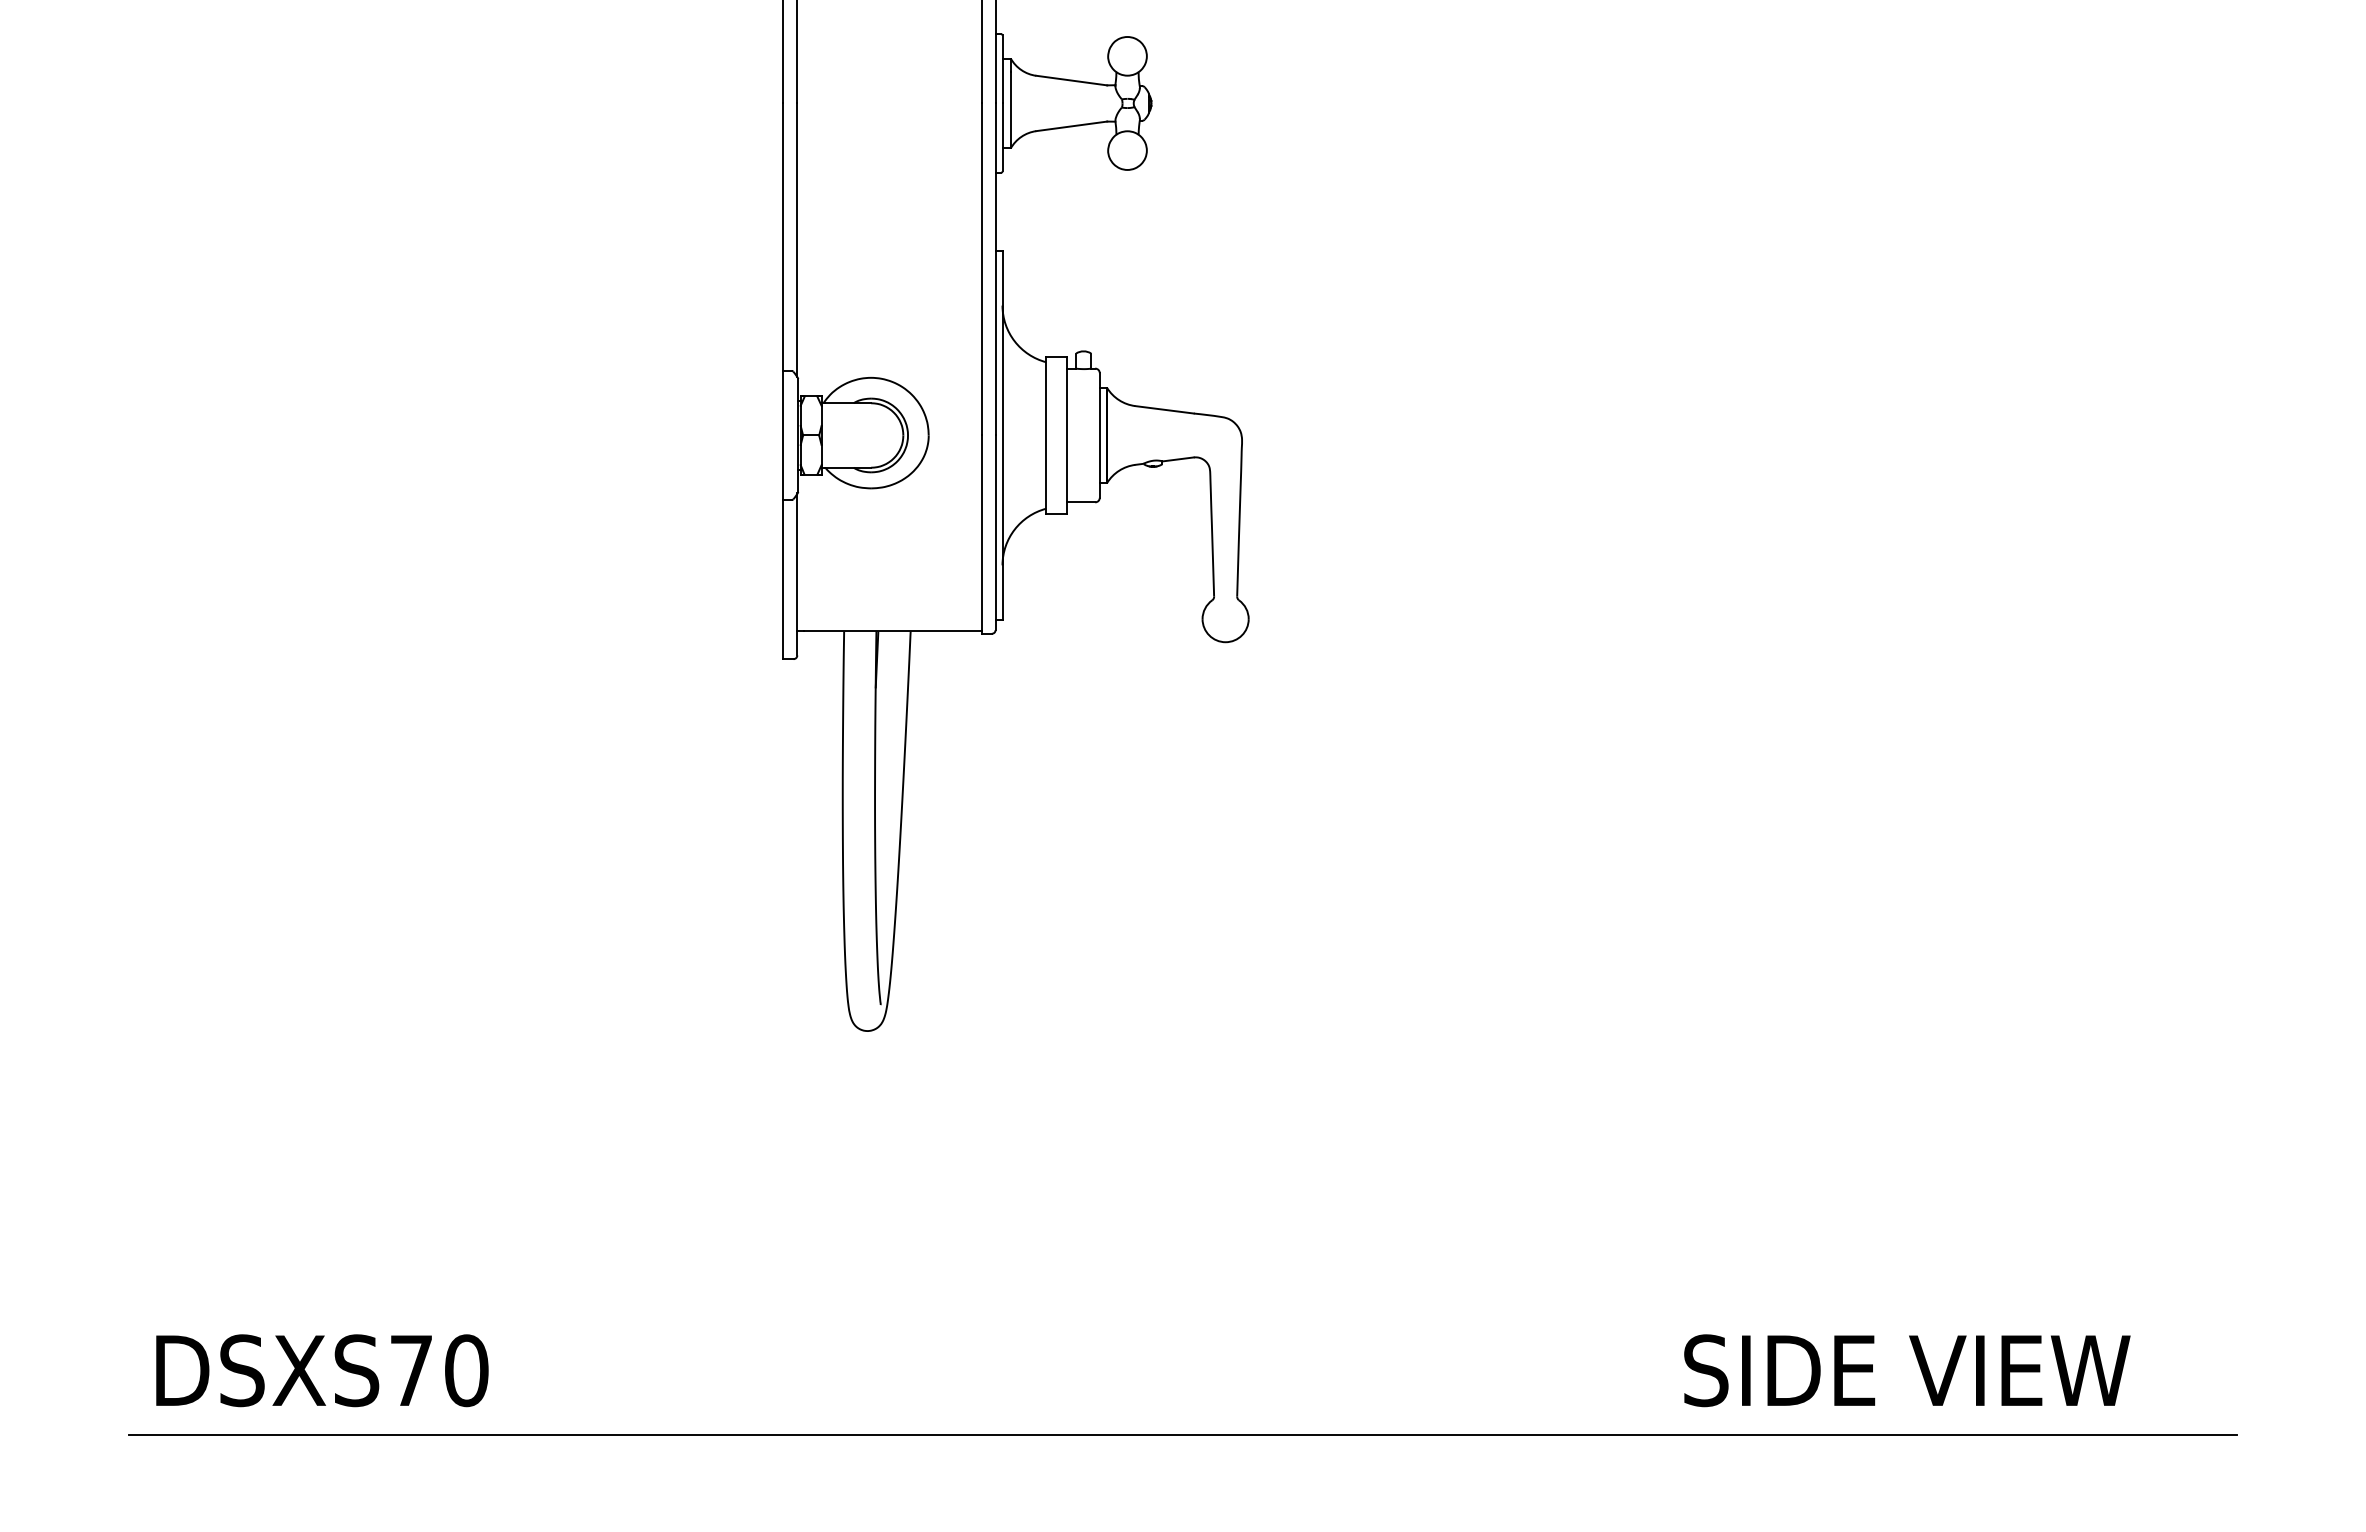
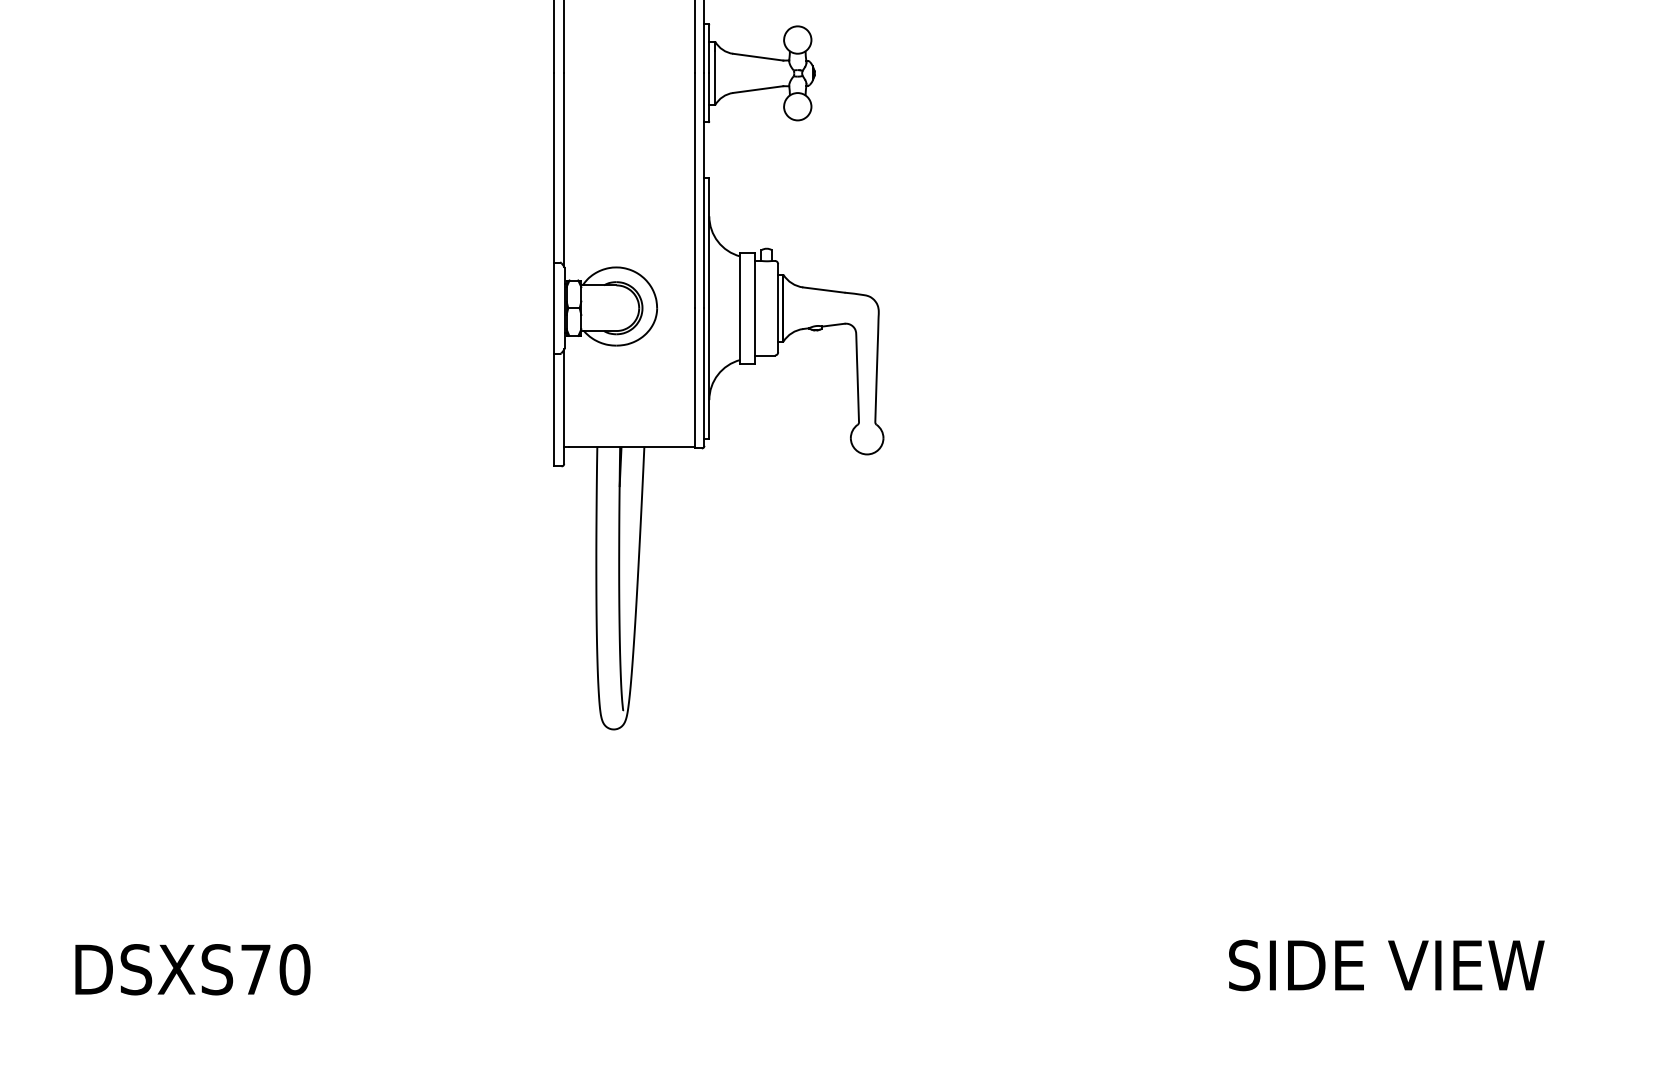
text: (322, 1370) -> (193, 969), moved
text: (1907, 1370) -> (1386, 965), moved
line: (1182, 1435) -> (836, 1015), removed

